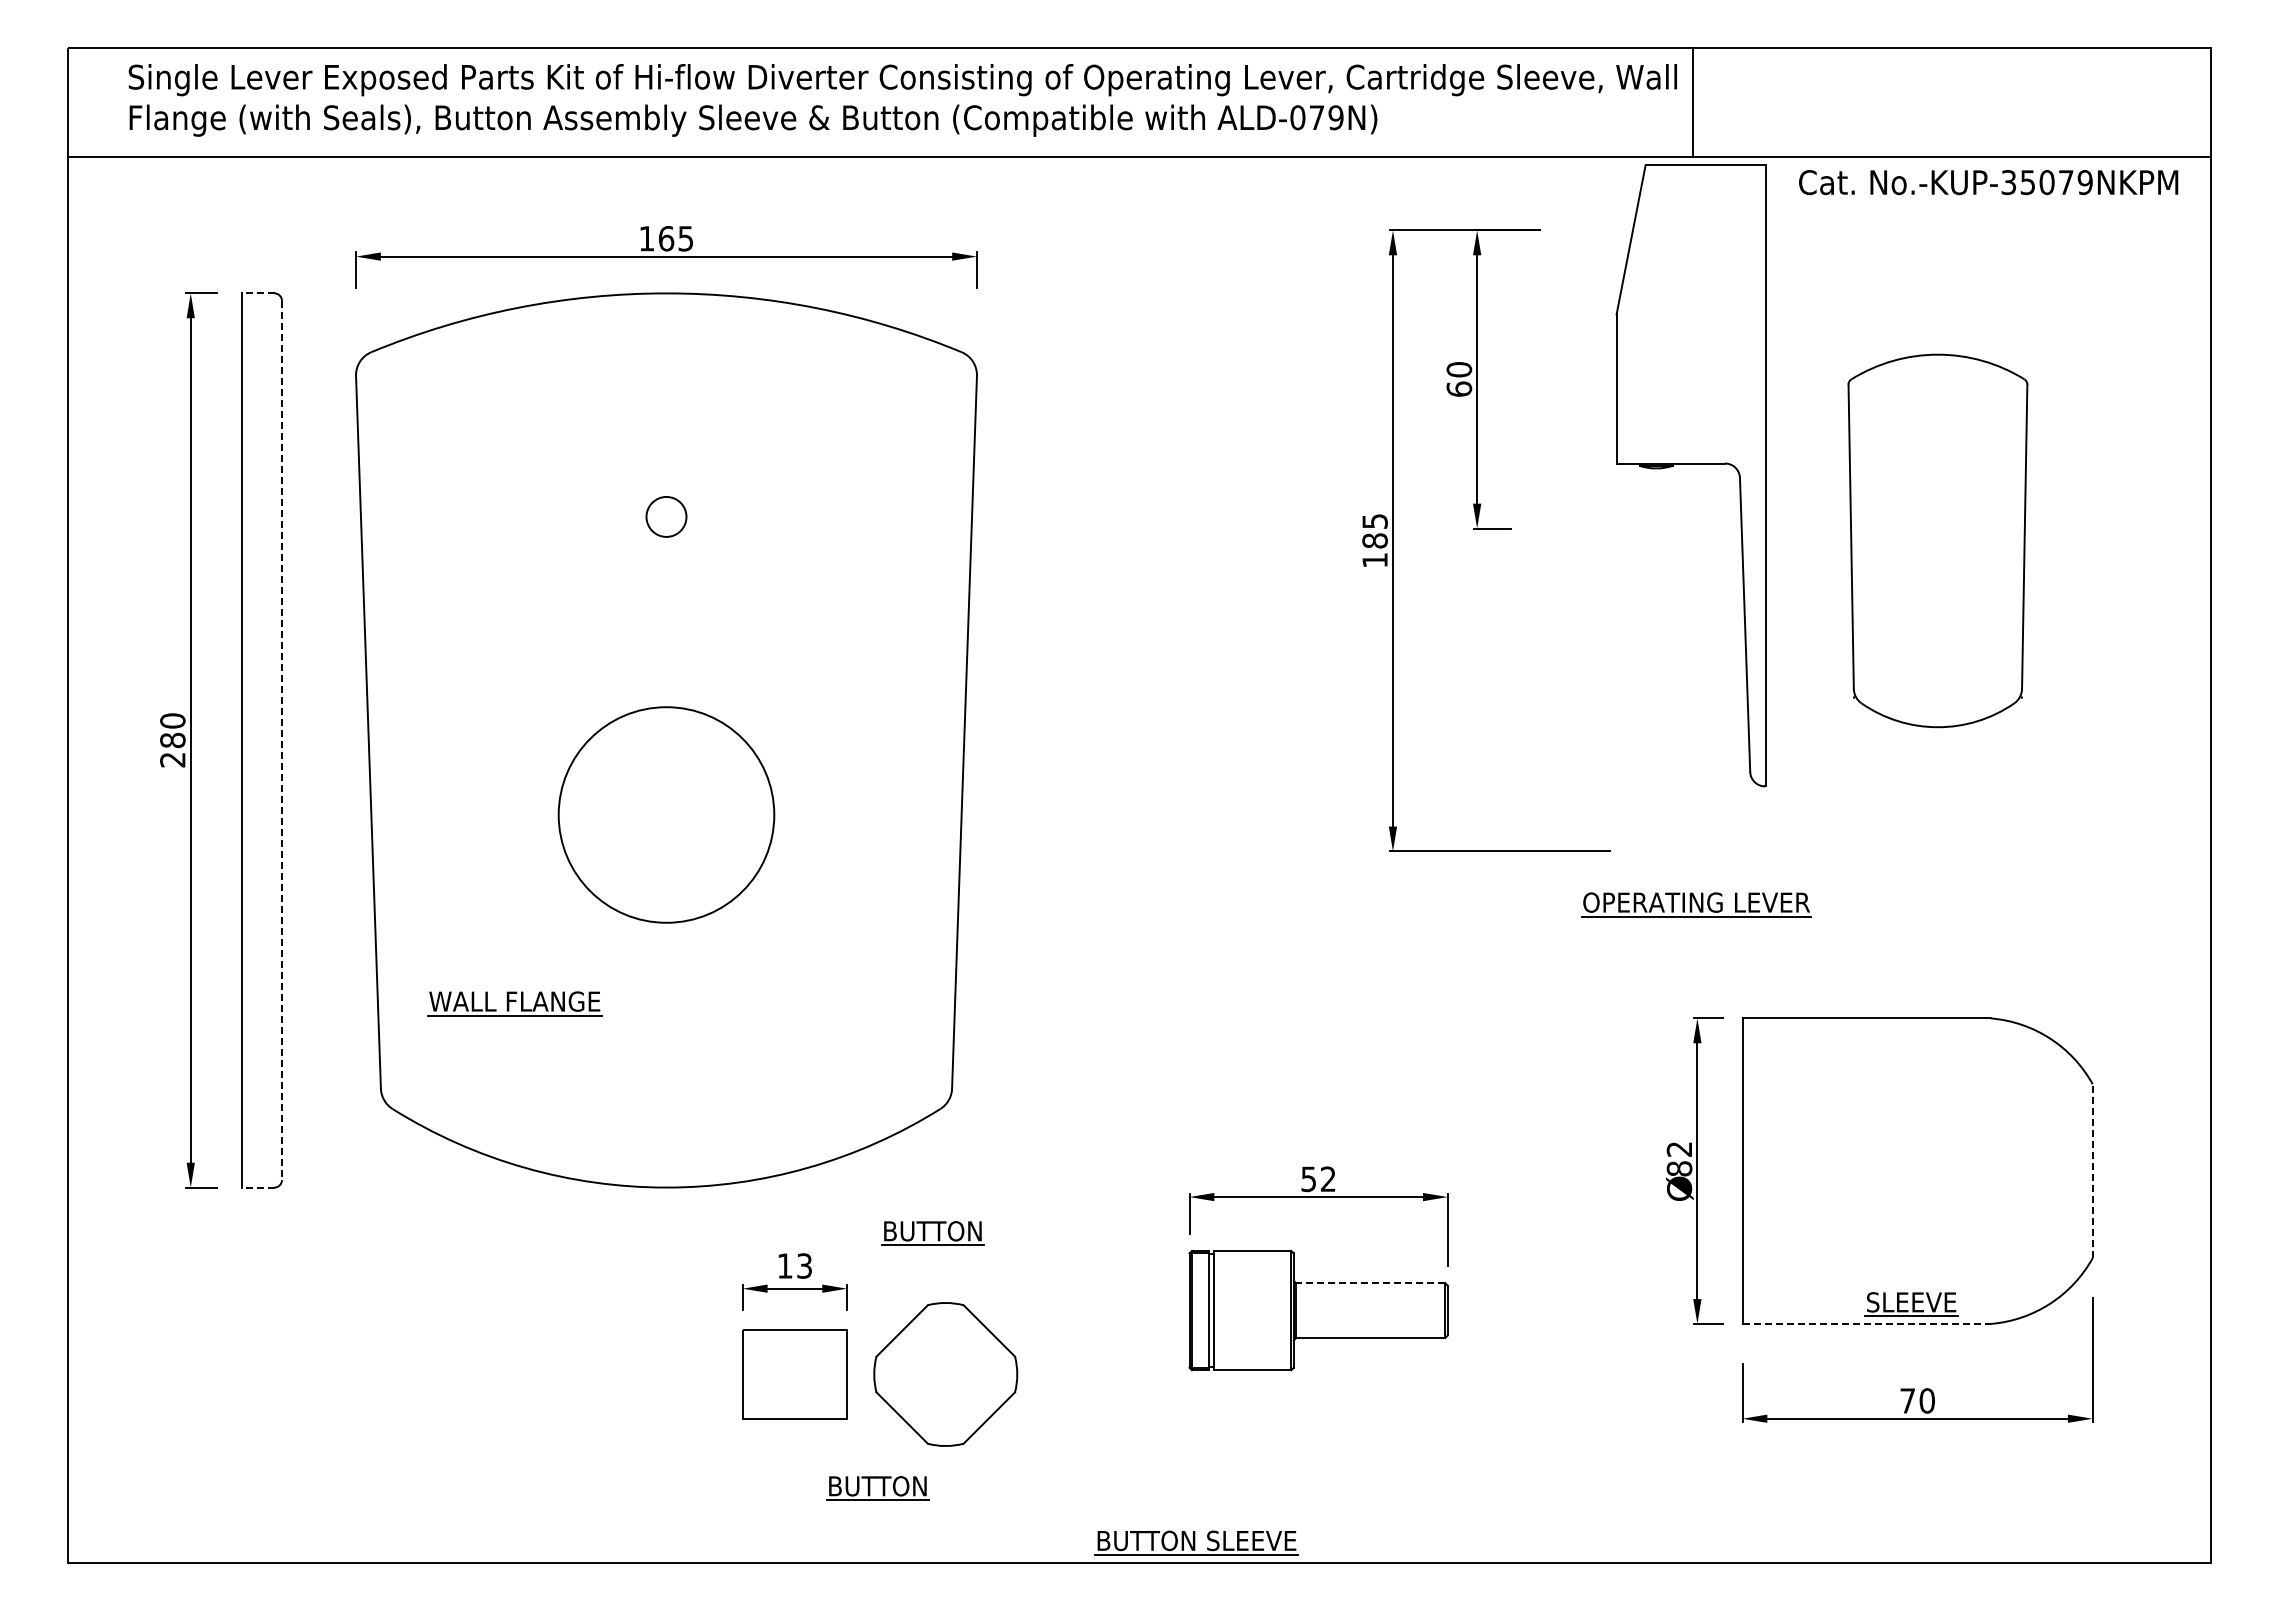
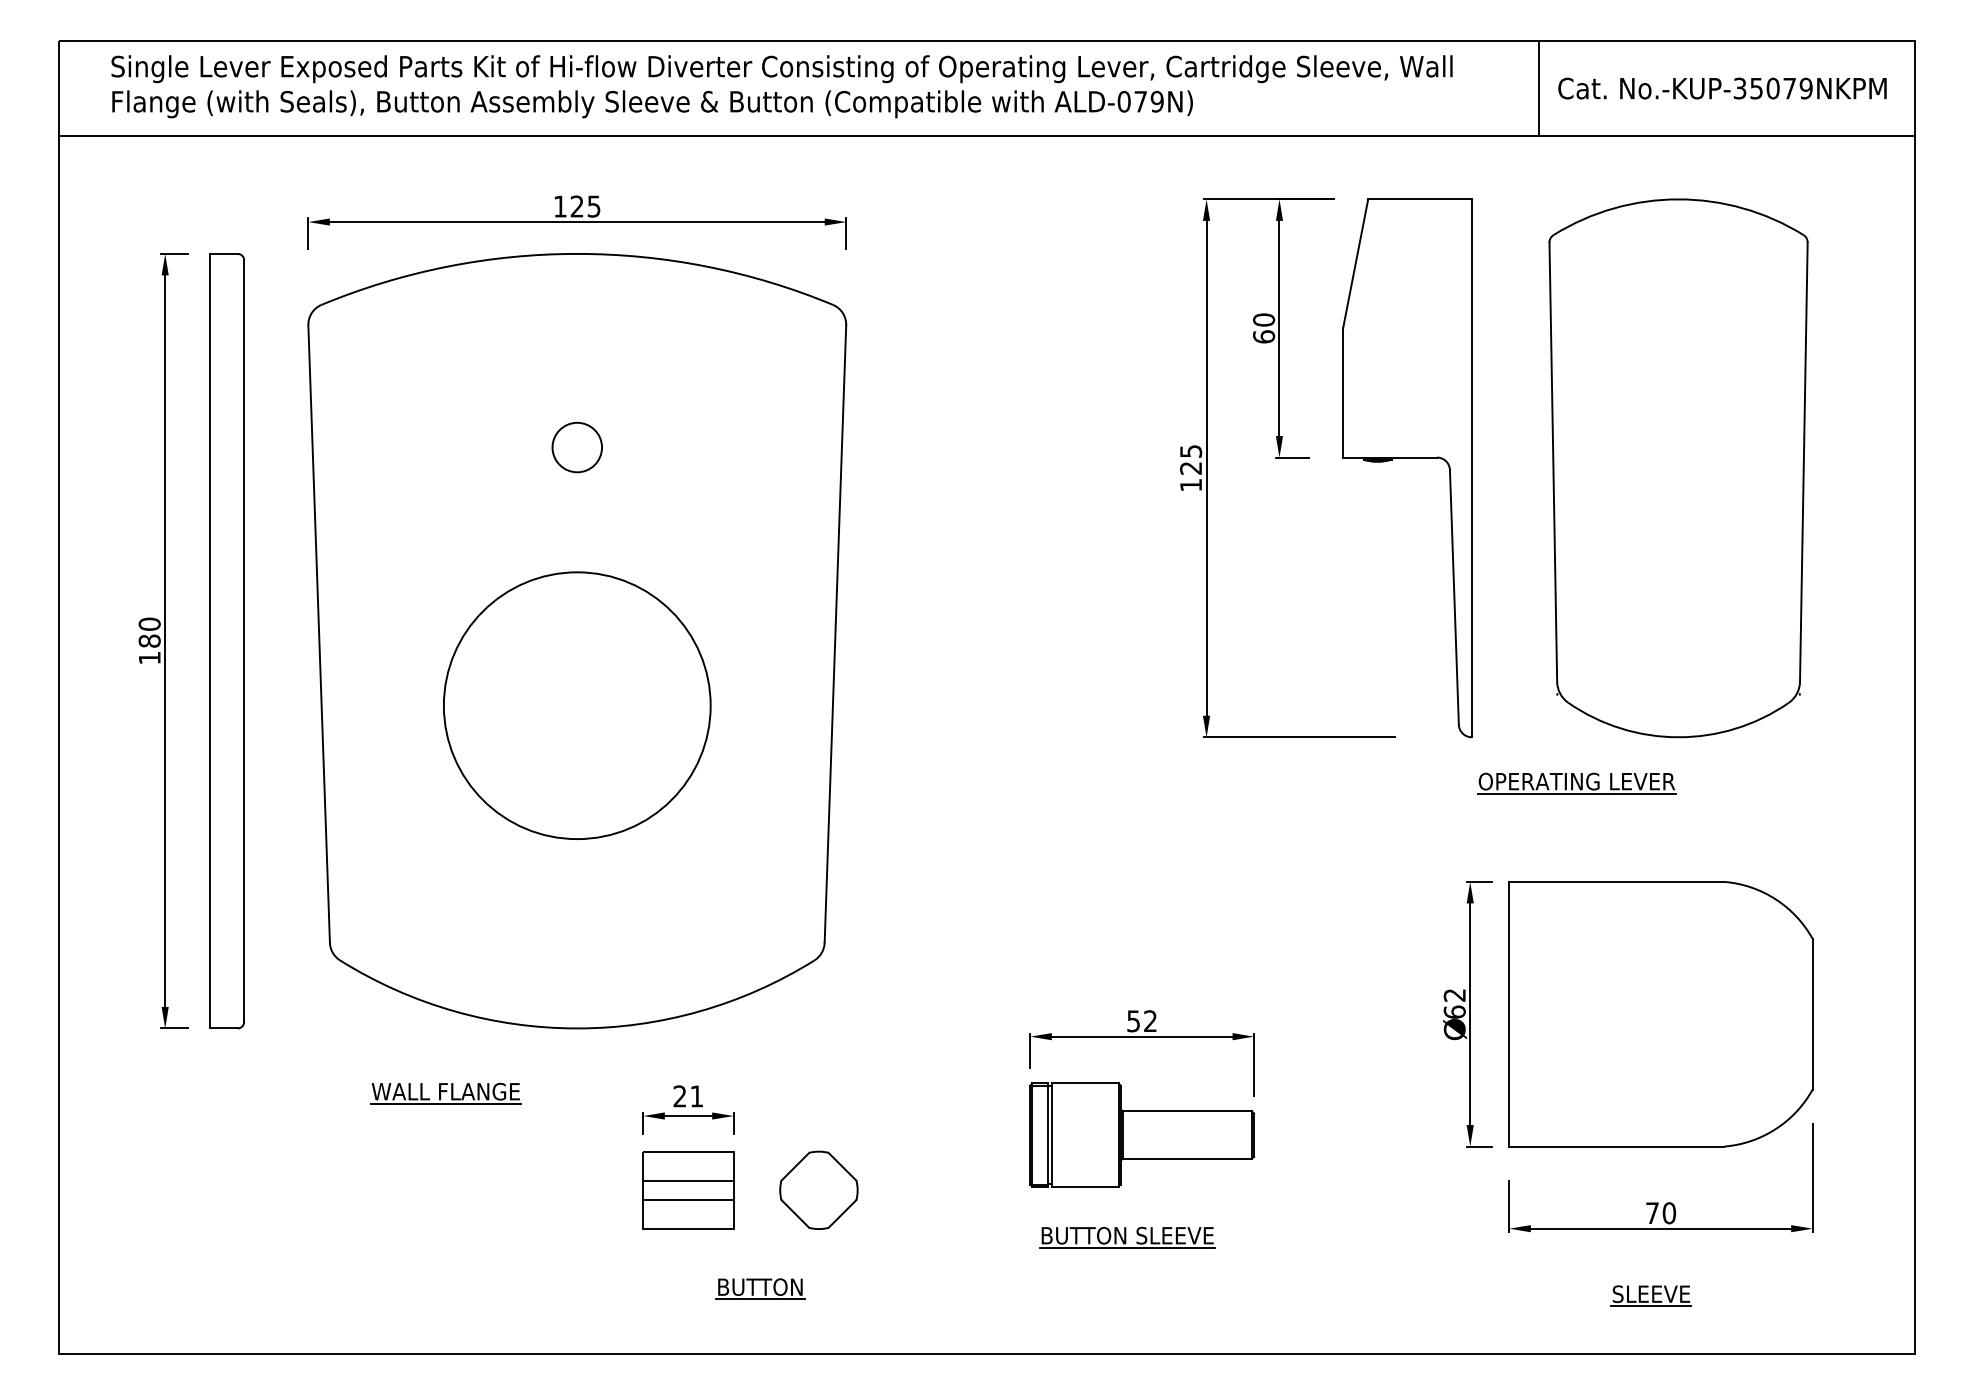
line: (1693, 102) -> (1538, 88), moved
text: (1988, 182) -> (1722, 88), moved
text: (666, 238) -> (577, 206), 165 -> 125
line: (257, 293) -> (223, 254), dashed -> solid
part: (1690, 464) -> (1407, 458), moved
circle: (666, 516) -> (577, 447), size x1.43
text: (1374, 540) -> (1190, 467), 185 -> 125
part: (1937, 540) -> (1678, 467), size x1.67
line: (281, 740) -> (243, 641), dashed -> solid
text: (172, 760) -> (149, 658), 280 -> 180
circle: (666, 815) -> (577, 706), size x1.43
part: (1696, 904) -> (1576, 783), moved
part: (514, 1003) -> (445, 1093), moved
text: (1679, 1168) -> (1454, 1011), 82 -> 62
line: (2092, 1171) -> (1812, 1014), dashed -> solid
line: (257, 1187) -> (223, 1028), dashed -> solid
part: (932, 1233) -> (807, 1068), removed
text: (794, 1265) -> (688, 1095), 13 -> 21
line: (1370, 1283) -> (1187, 1111), dashed -> solid
part: (1911, 1304) -> (1651, 1296), moved
line: (1867, 1323) -> (1617, 1146), dashed -> solid
line: (794, 1363) -> (688, 1180), added
part: (944, 1374) -> (818, 1190), size x0.62
line: (794, 1385) -> (688, 1199), added
part: (1196, 1542) -> (1127, 1237), moved

